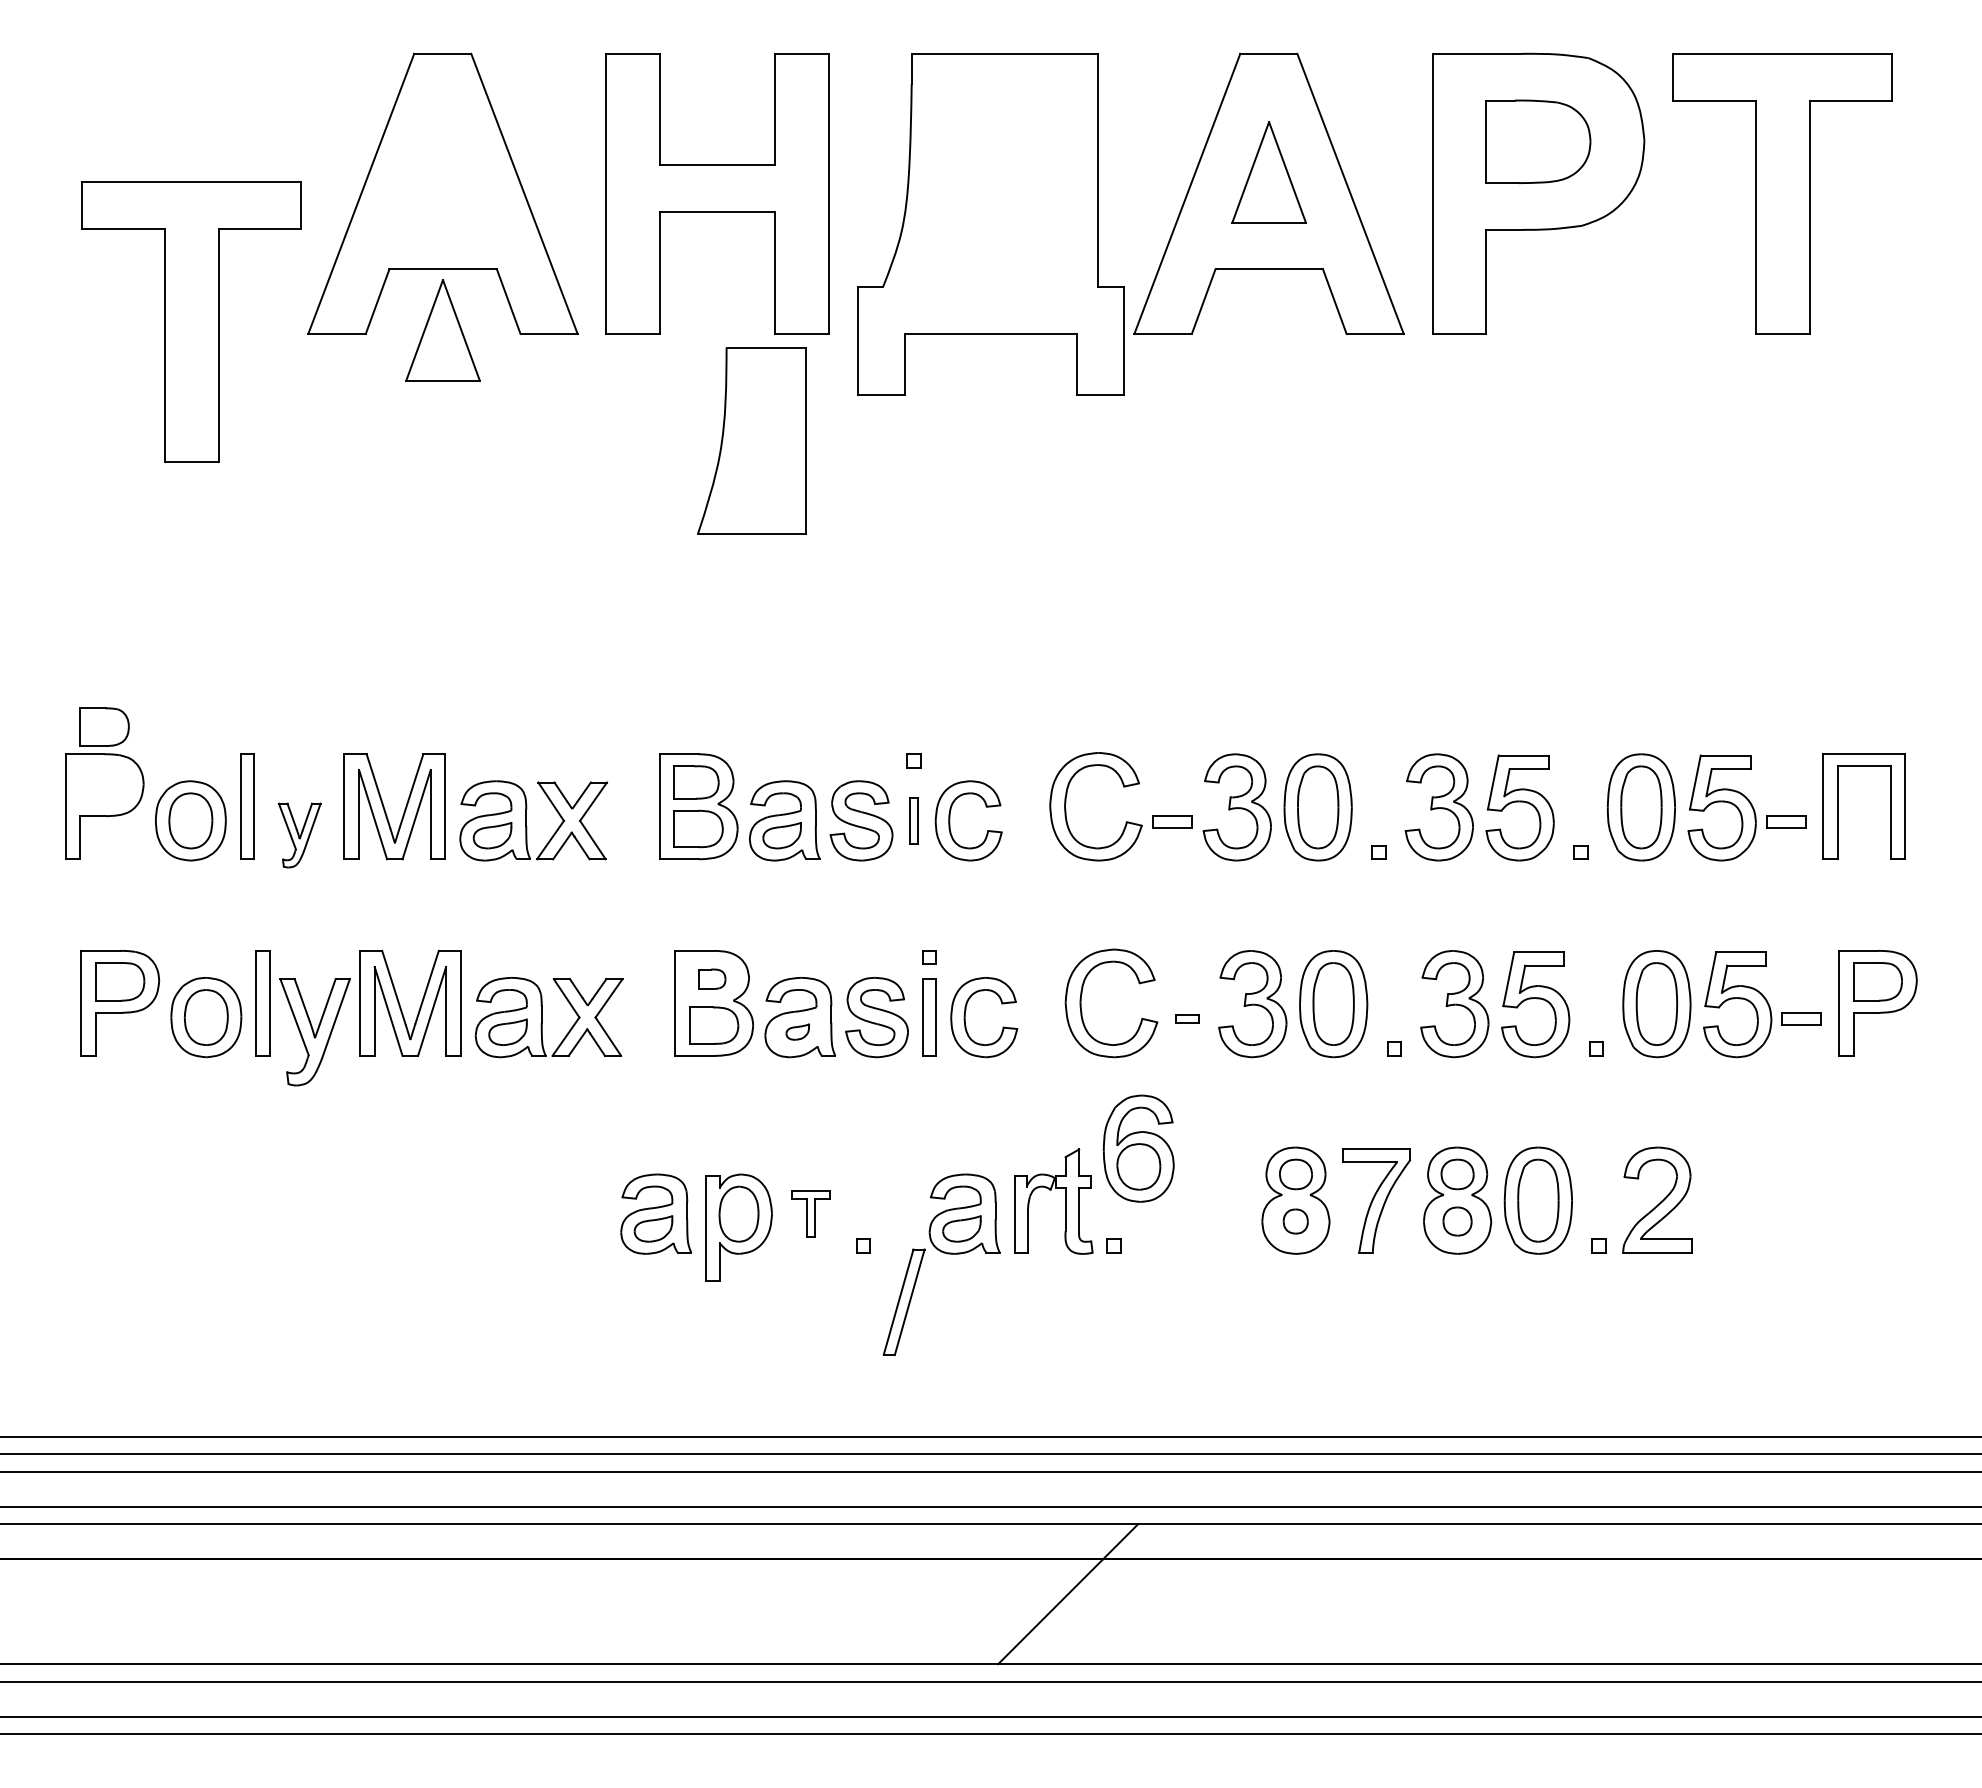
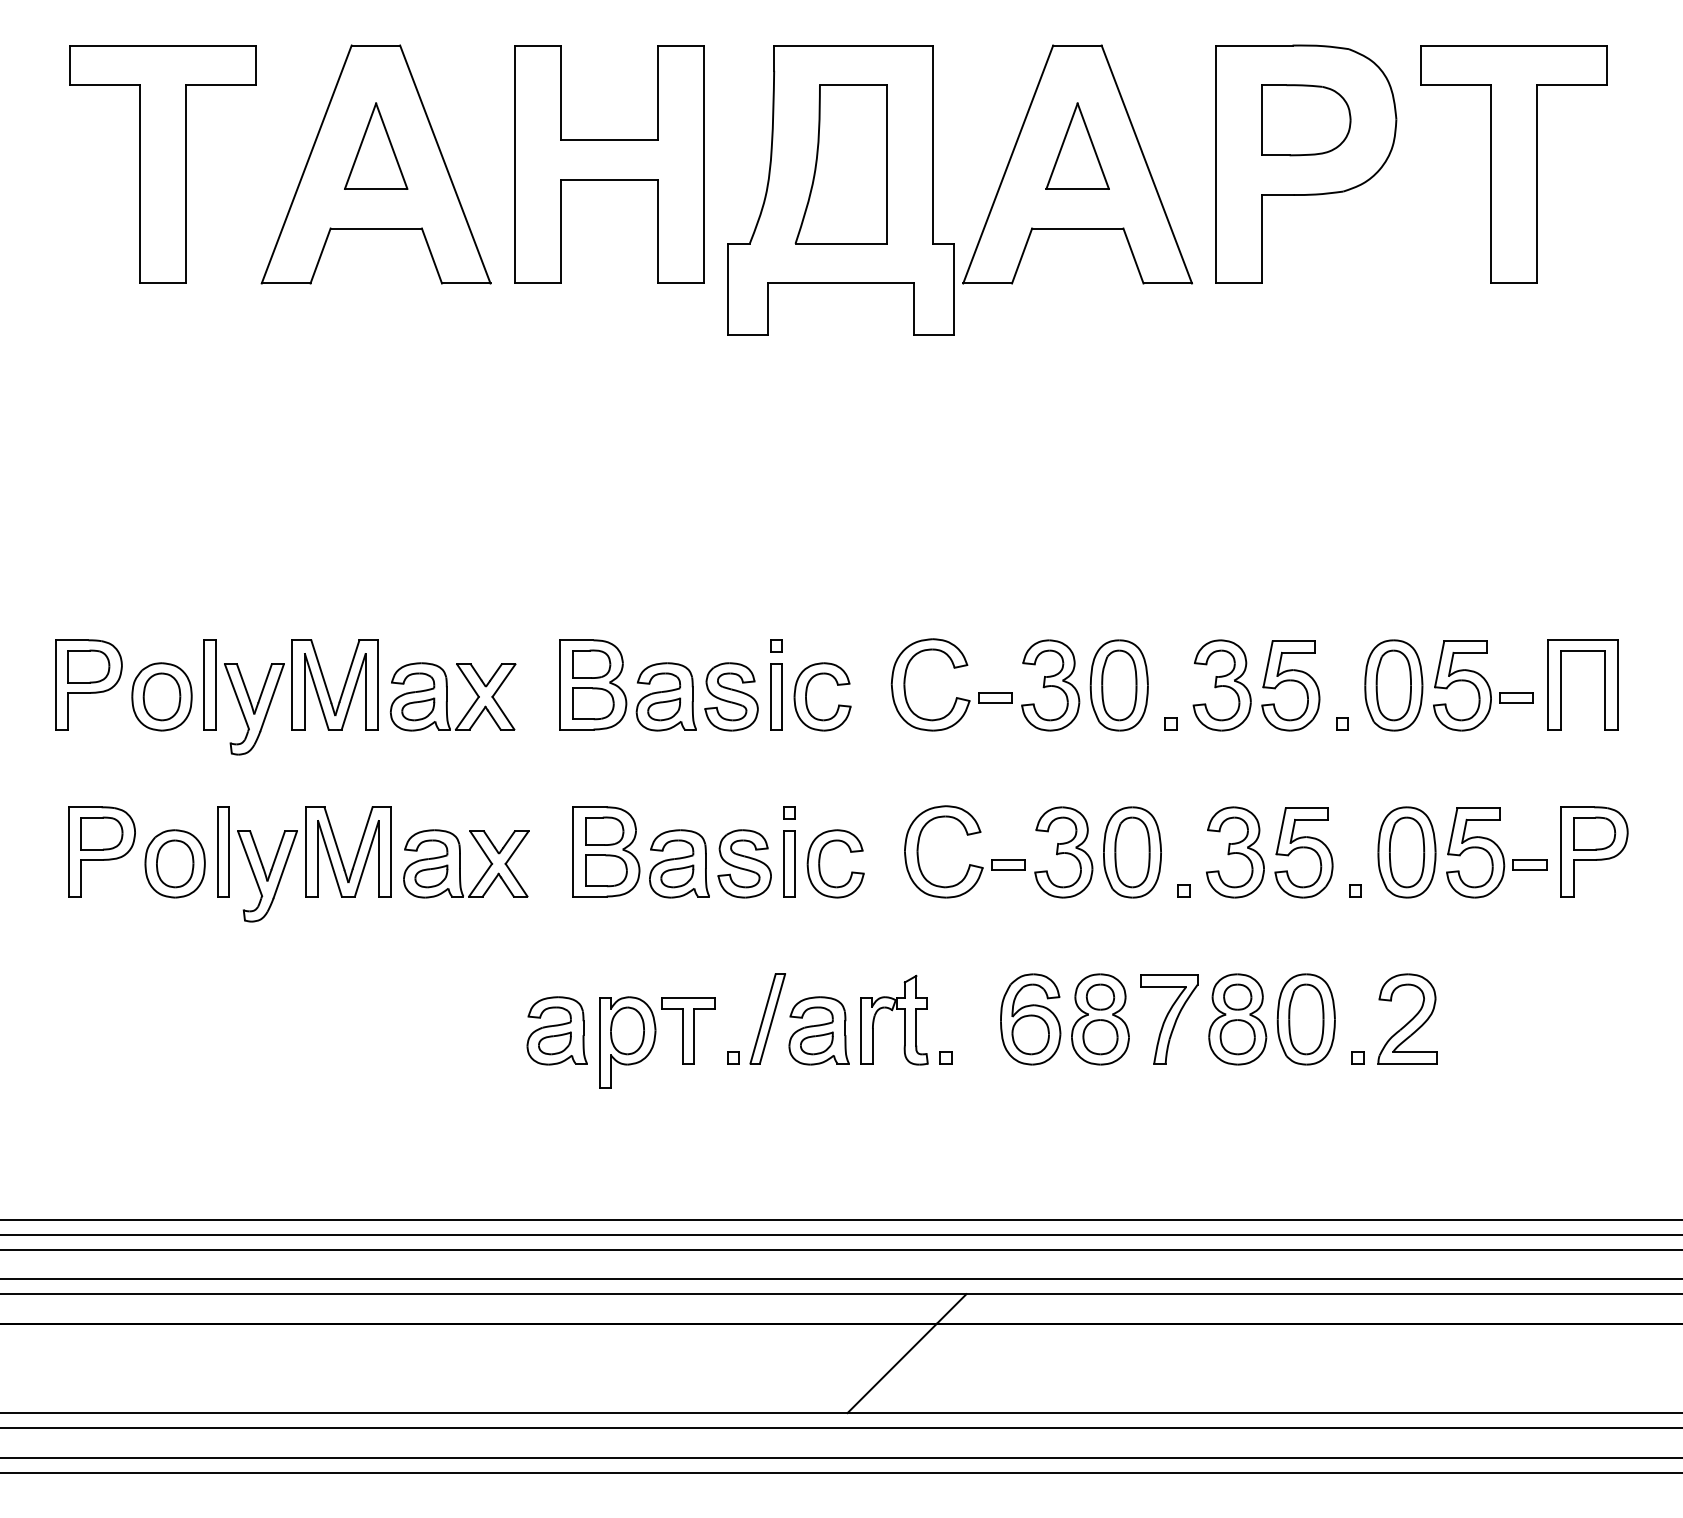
part: (191, 321) -> (162, 164), moved
part: (442, 330) -> (375, 146), moved
part: (751, 440) -> (841, 164), moved
part: (104, 726) -> (88, 666), moved
part: (913, 820) -> (775, 696), size x1.67
part: (299, 835) -> (254, 709), size x1.67
part: (712, 979) -> (604, 831), size x1.67
part: (1187, 1018) -> (1008, 864), size x1.67
part: (797, 1031) -> (677, 875), size x1.67
part: (1138, 1148) -> (1030, 1019), moved
part: (810, 1214) -> (688, 1031), size x1.67
part: (1295, 1221) -> (1100, 1037), size x1.67
part: (1457, 1221) -> (1237, 1037), size x1.43
part: (903, 1301) -> (767, 1018), moved

